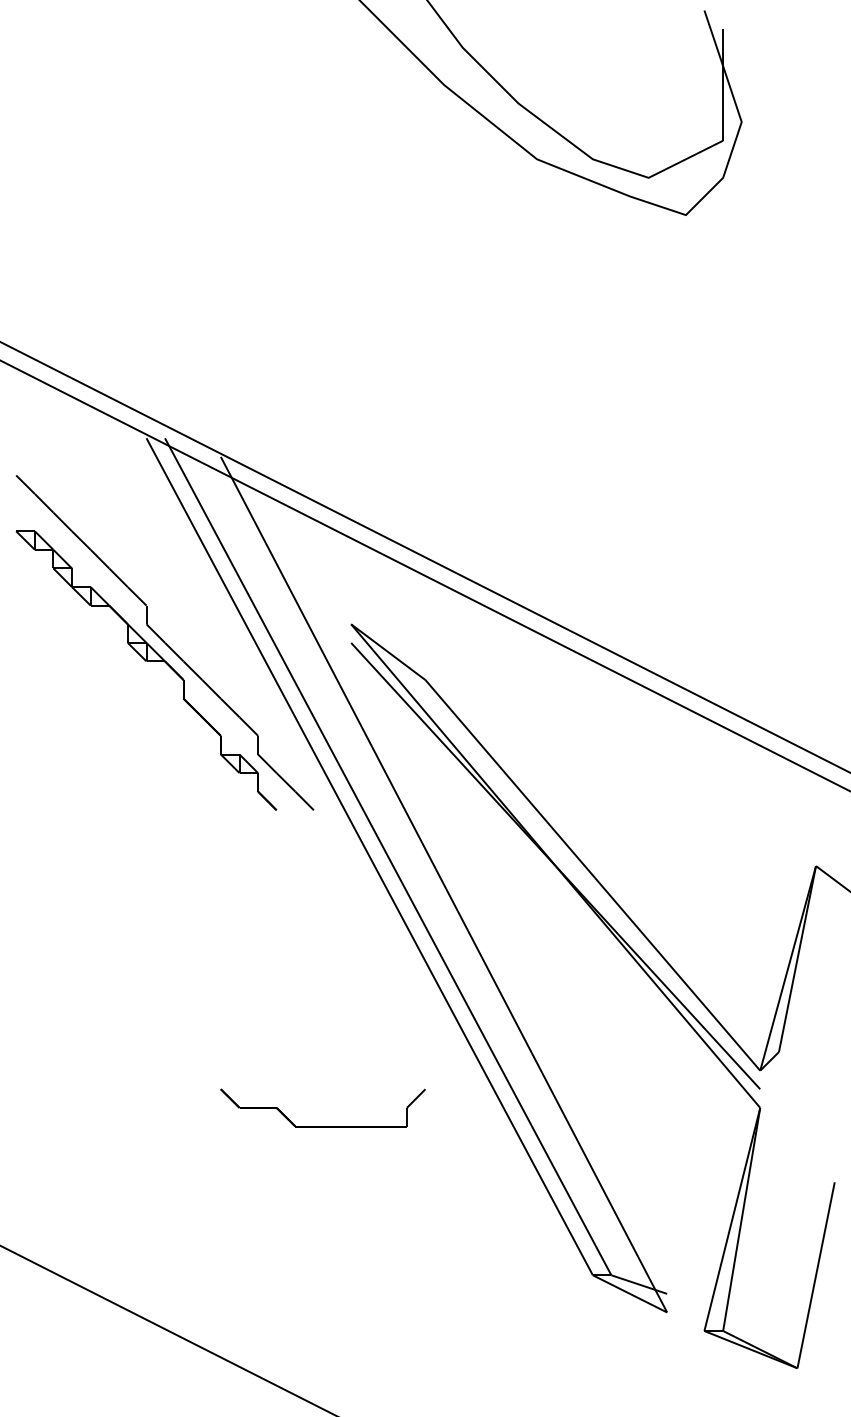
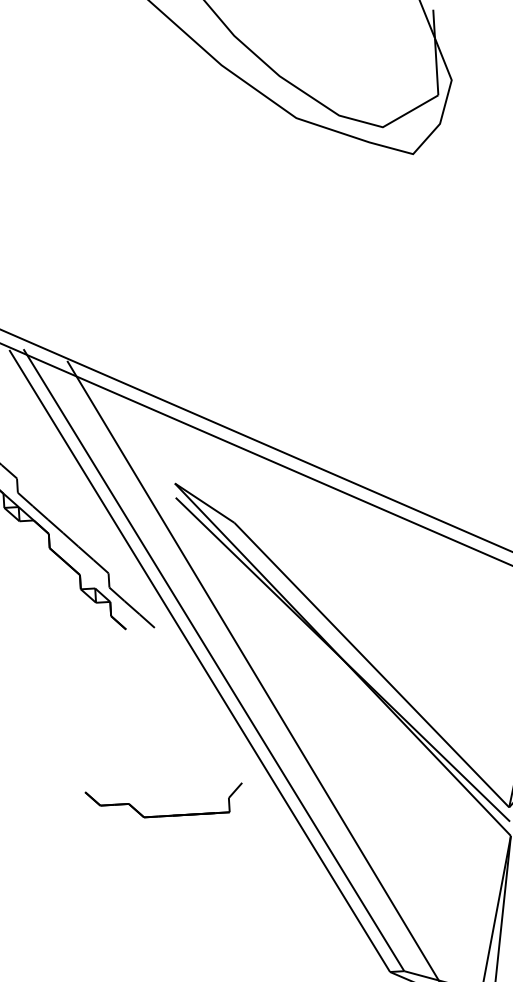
part: (322, 1126) -> (164, 816), moved

